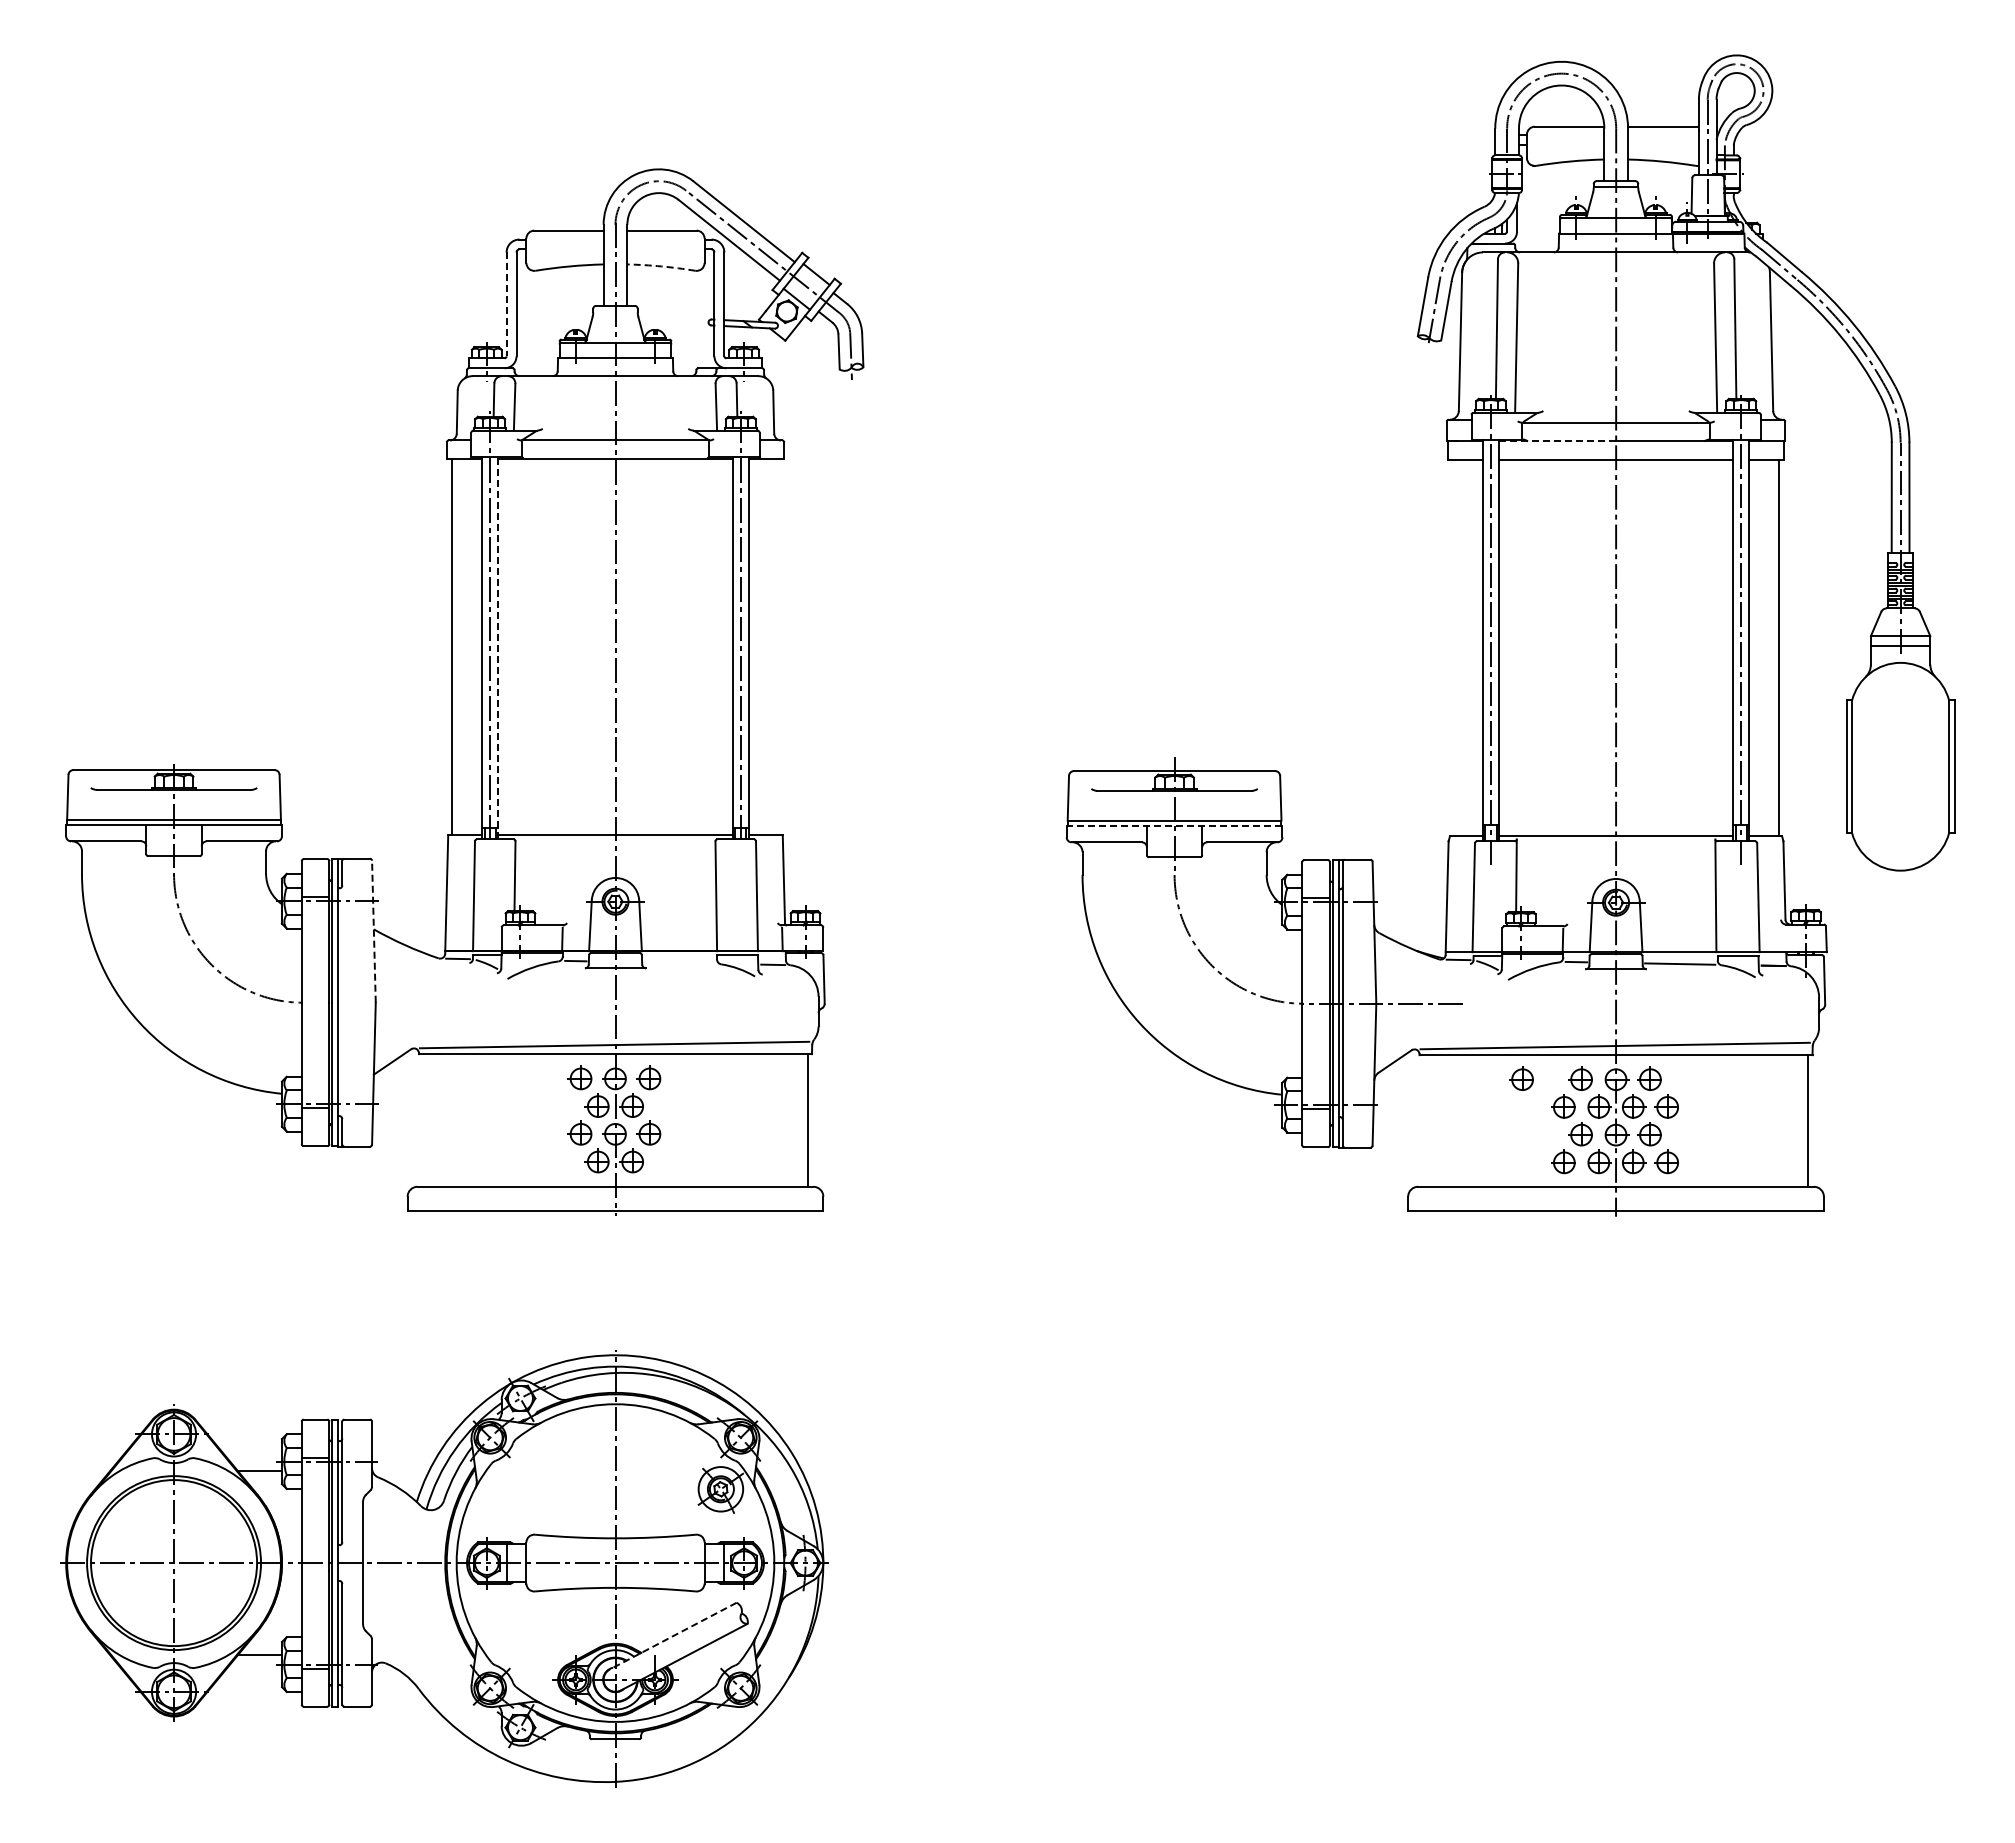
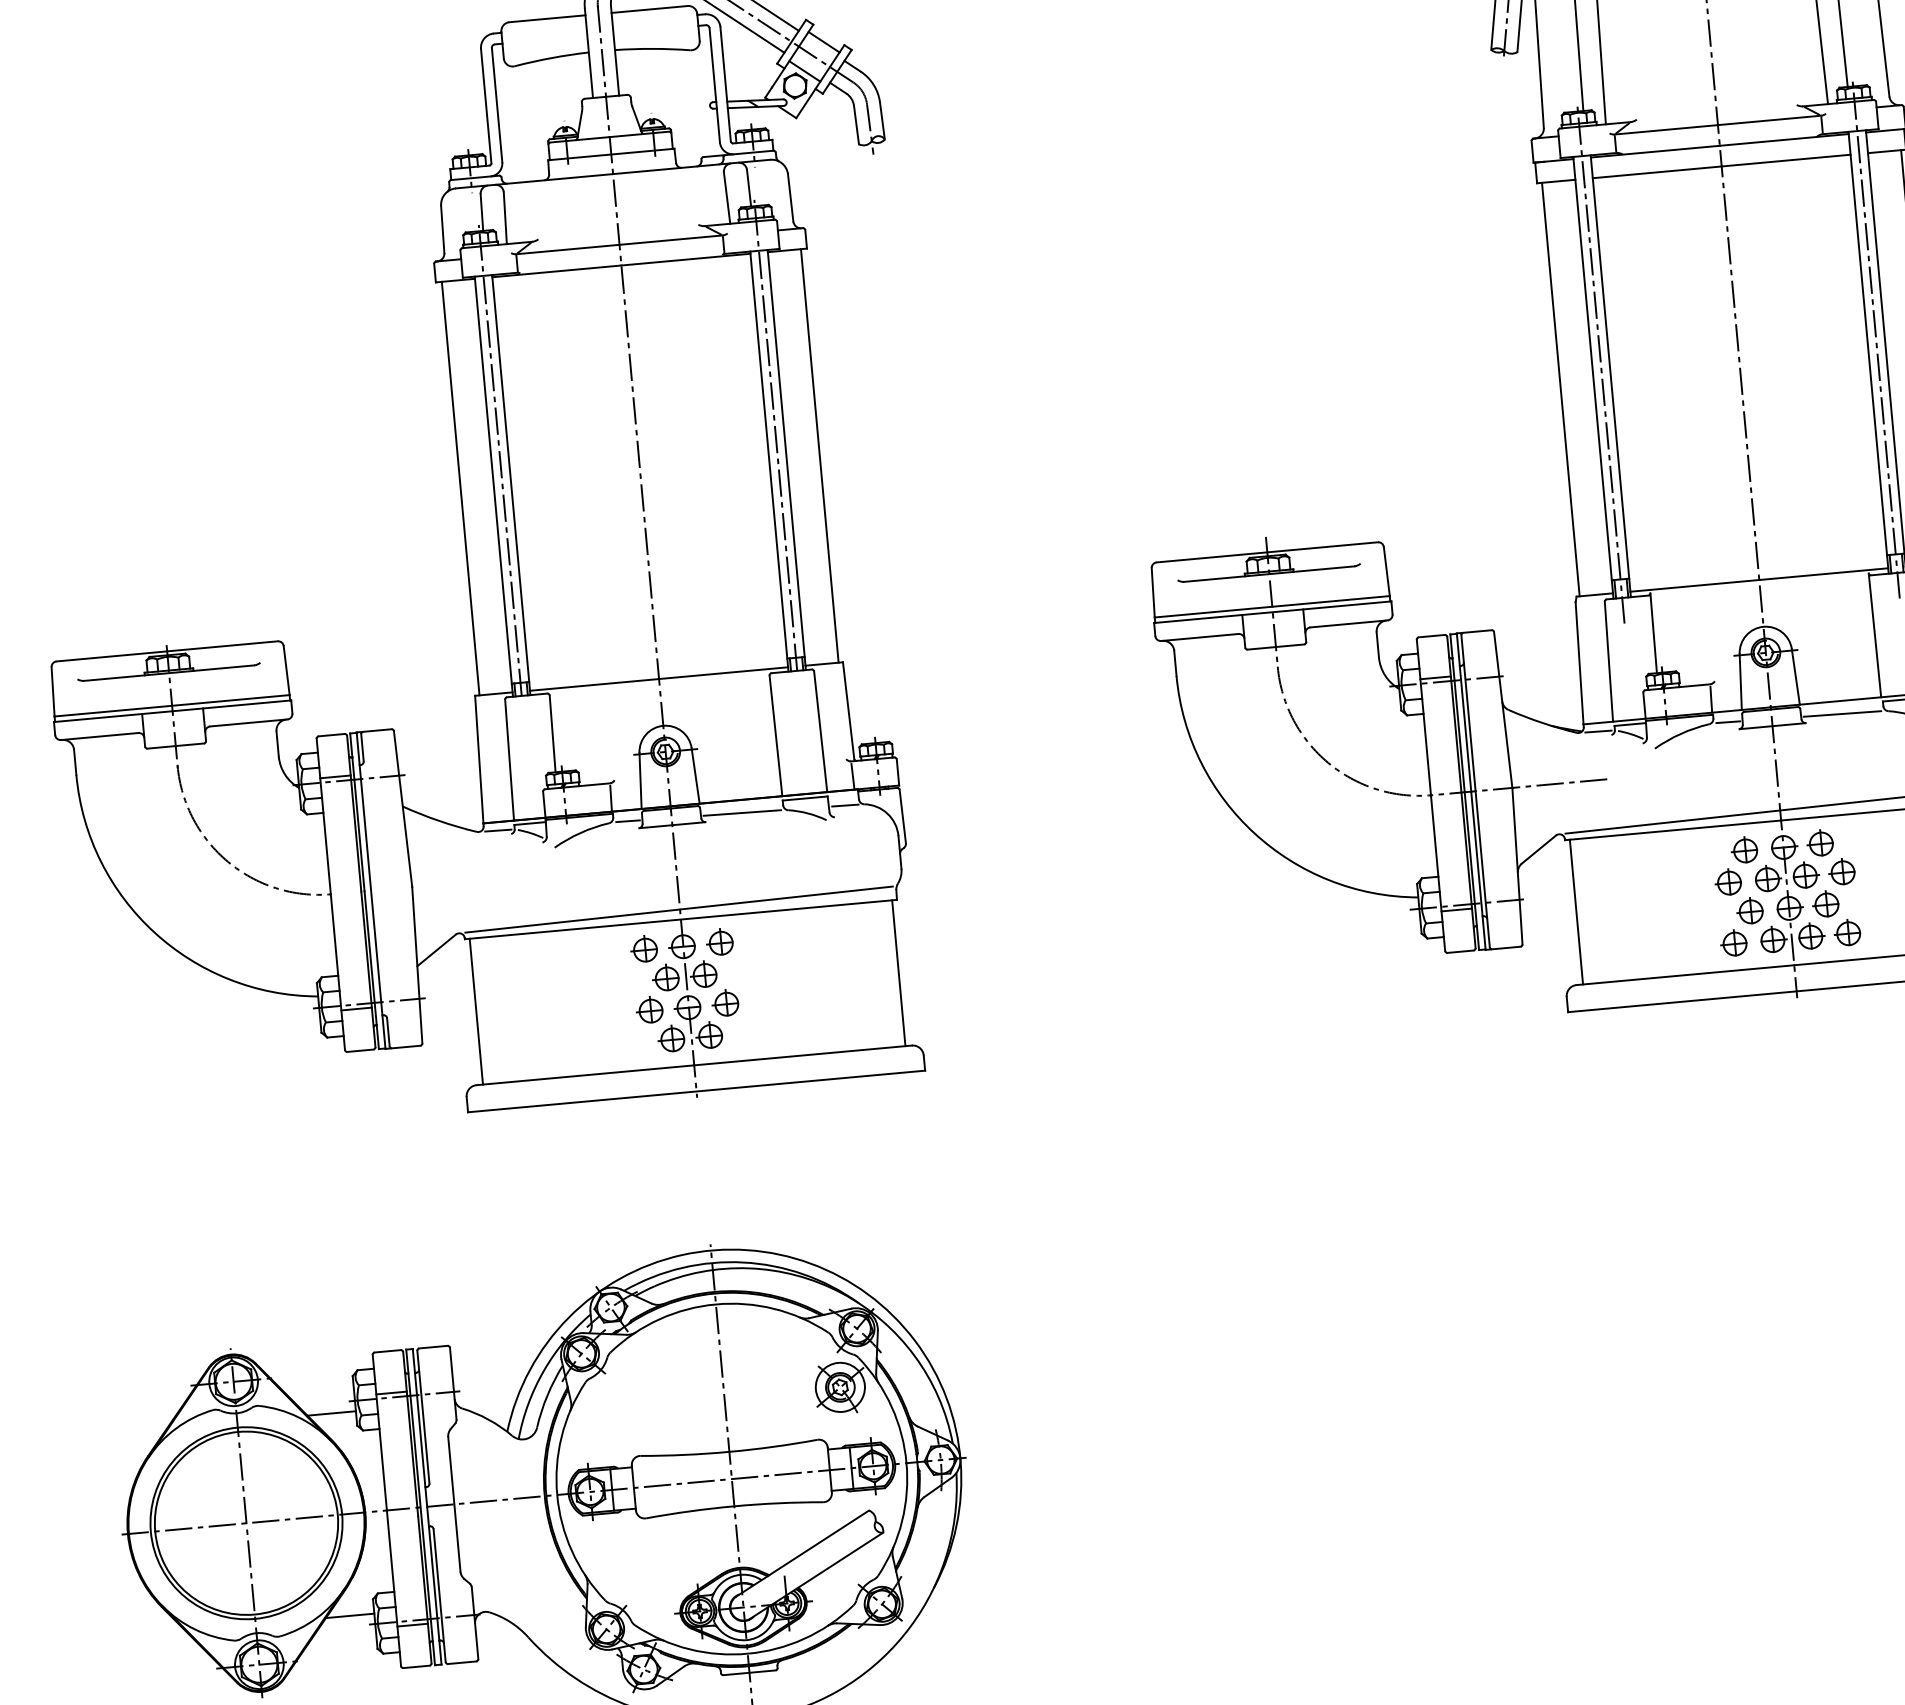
arc: (661, 266) -> (652, 48), dashed -> solid
line: (506, 304) -> (486, 106), dashed -> solid
line: (1557, 441) -> (1655, 151), dashed -> solid
line: (498, 647) -> (511, 484), dashed -> solid
line: (778, 647) -> (819, 456), added
line: (1452, 648) -> (1560, 389), added
line: (1174, 825) -> (1272, 612), dashed -> solid
line: (373, 931) -> (402, 808), dashed -> solid
line: (679, 962) -> (742, 812), added
part: (1521, 1078) -> (1679, 855), removed
line: (423, 1120) -> (476, 1011), added
line: (1423, 1120) -> (1575, 911), added
line: (673, 1636) -> (802, 1553), dashed -> solid

